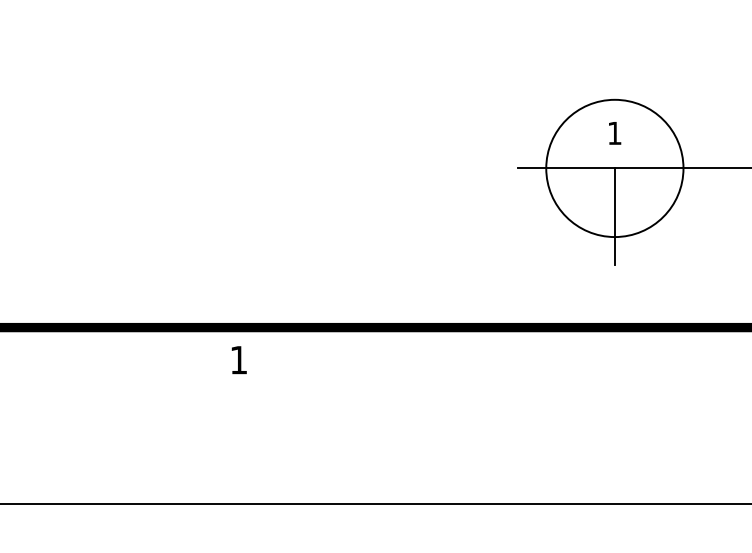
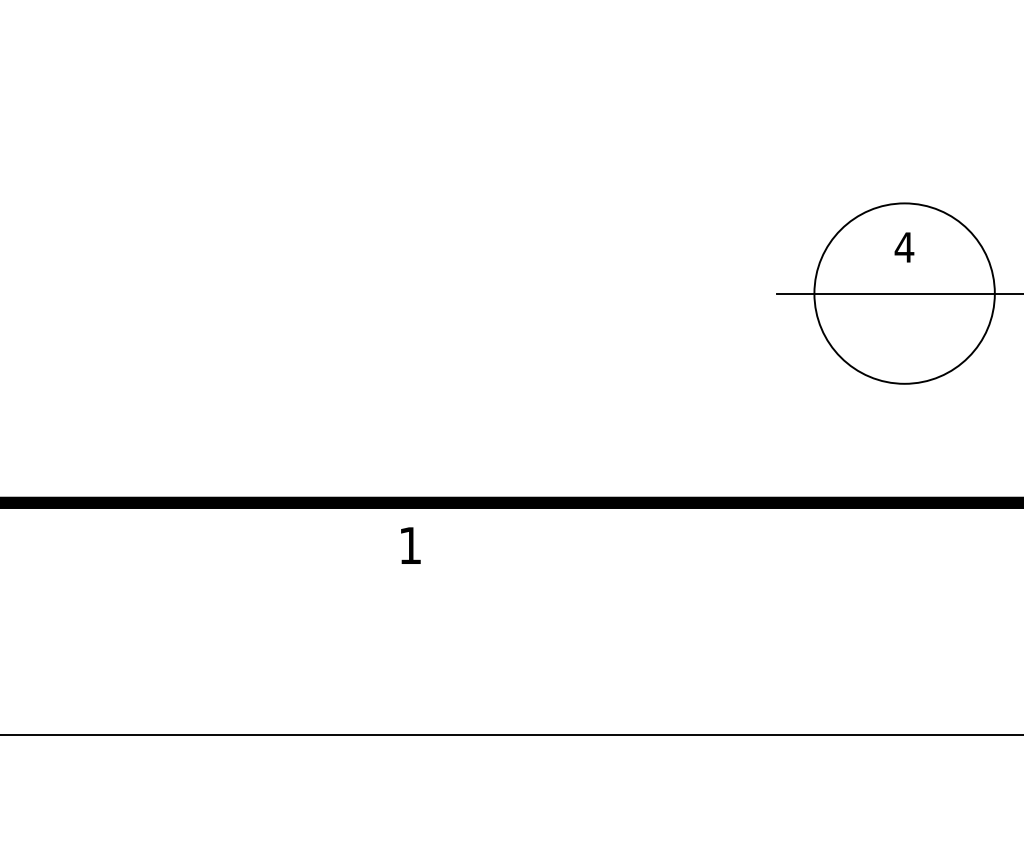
text: (614, 133) -> (904, 247), 1 -> 4
line: (614, 217) -> (904, 357), removed

